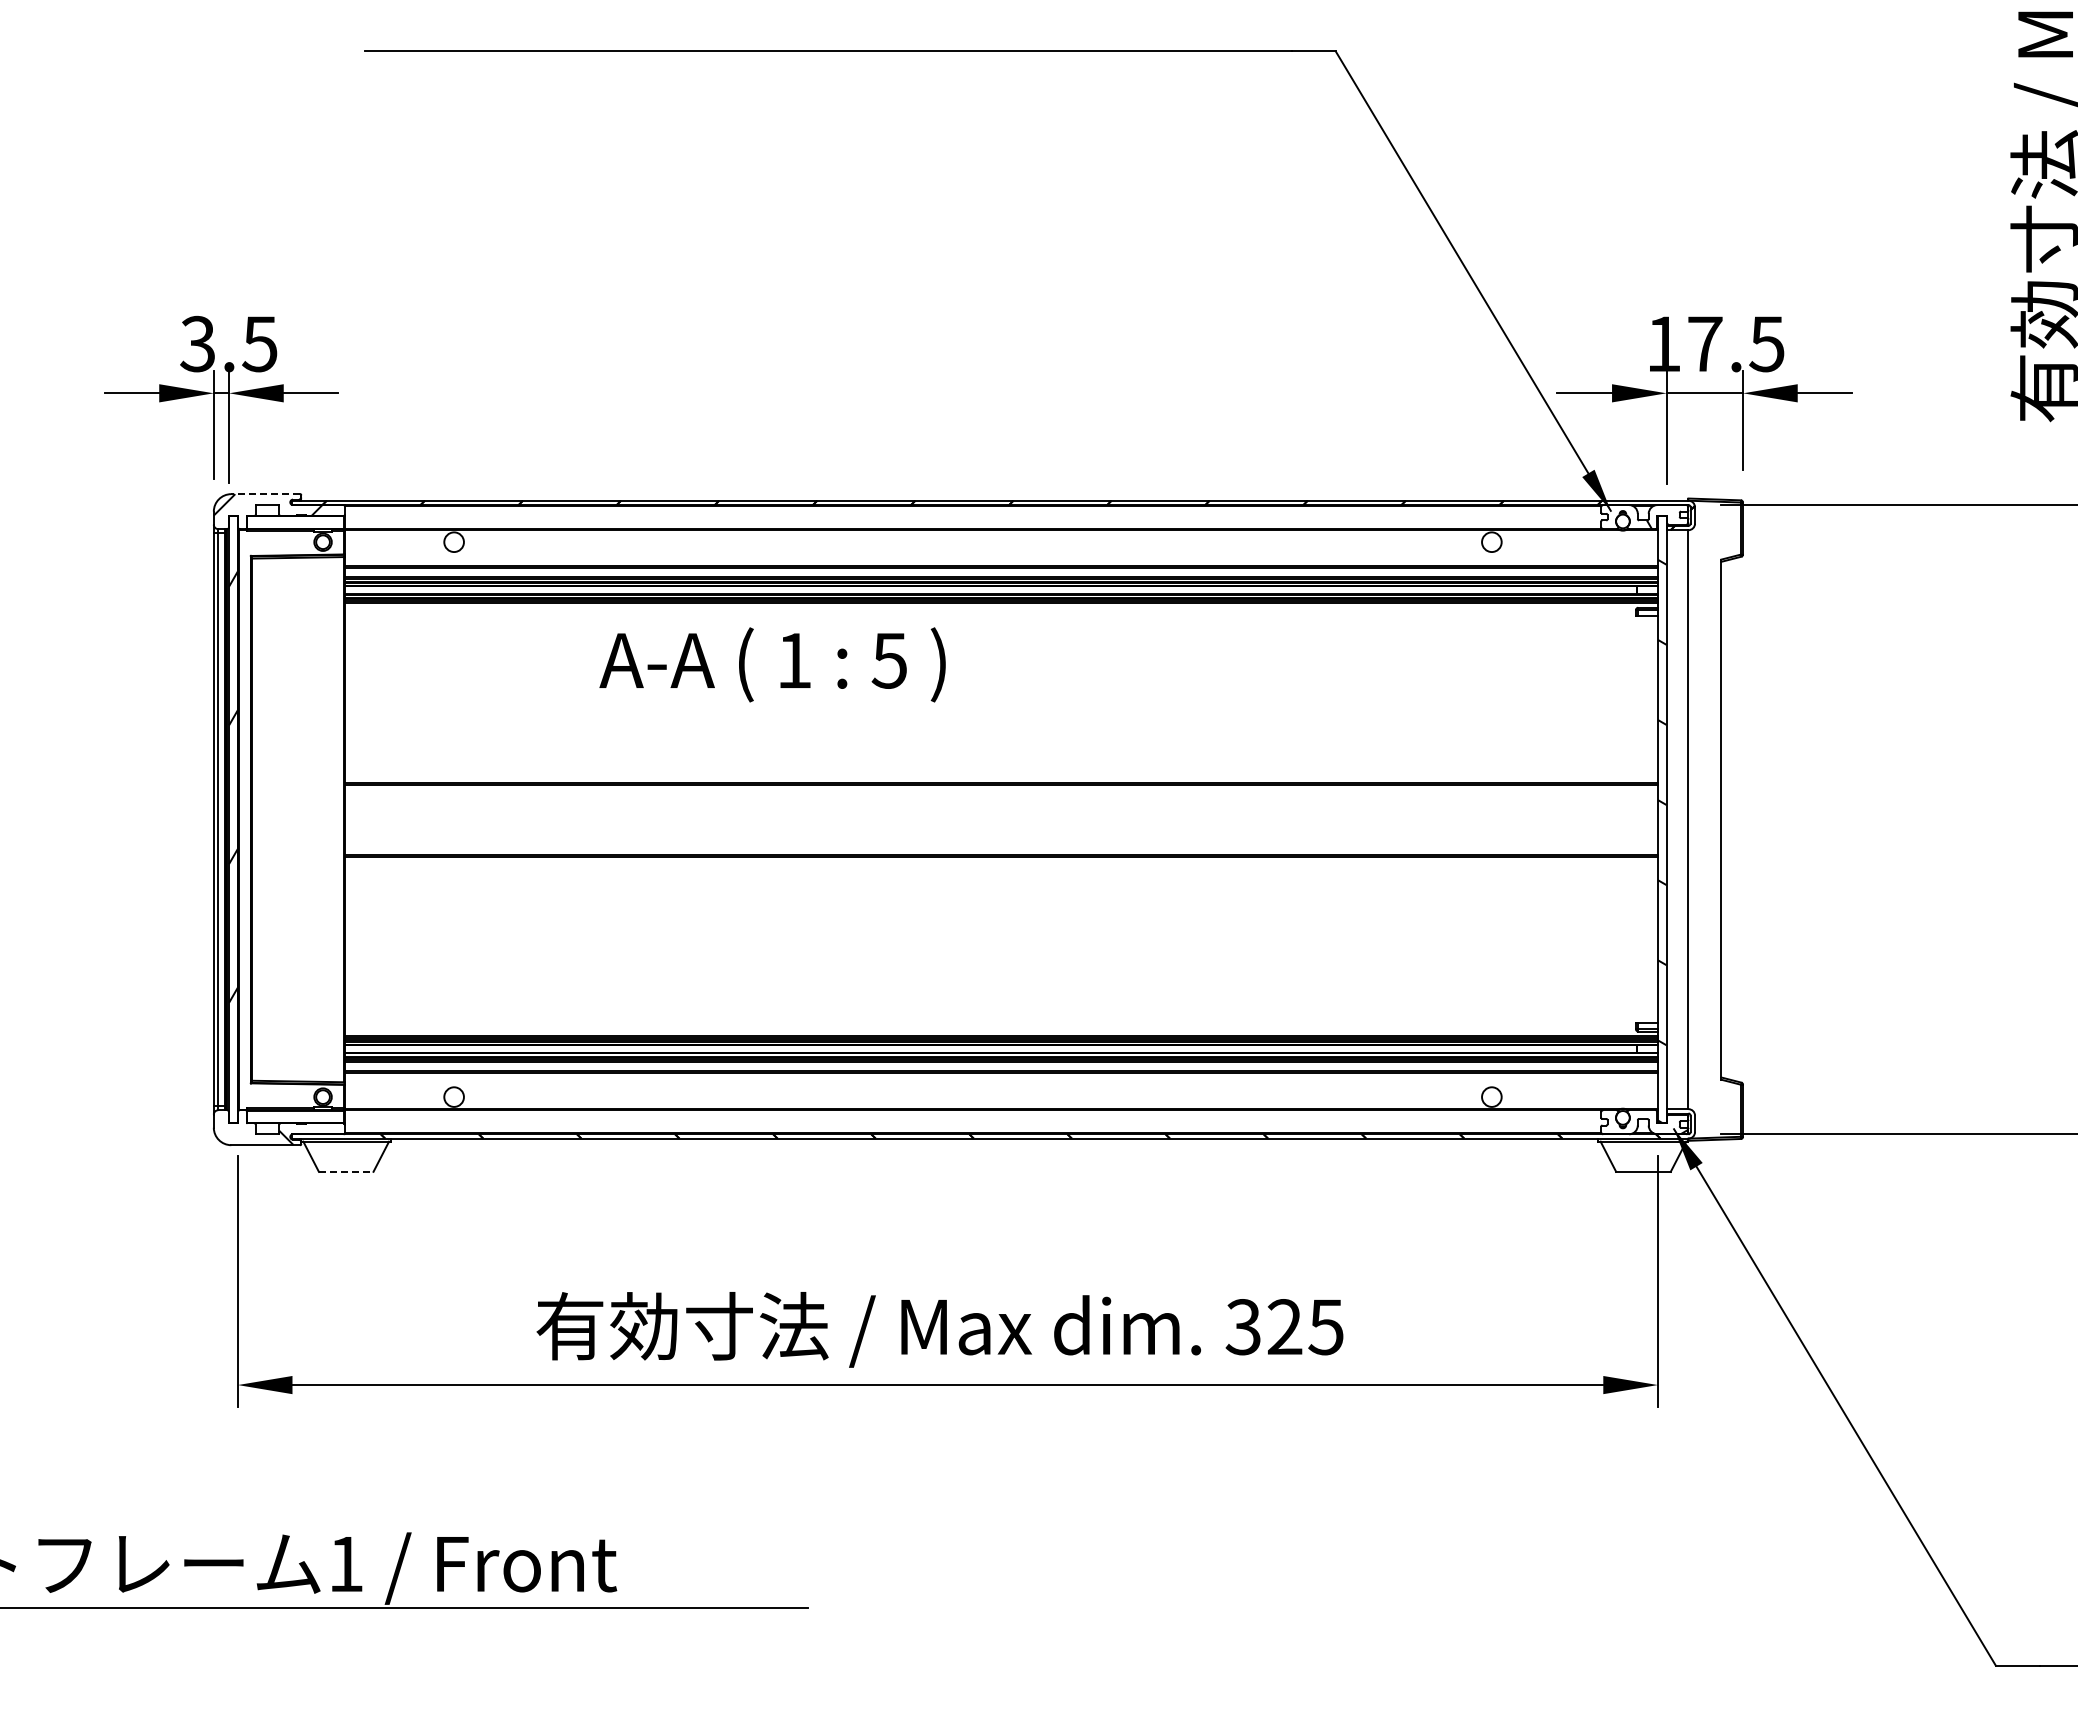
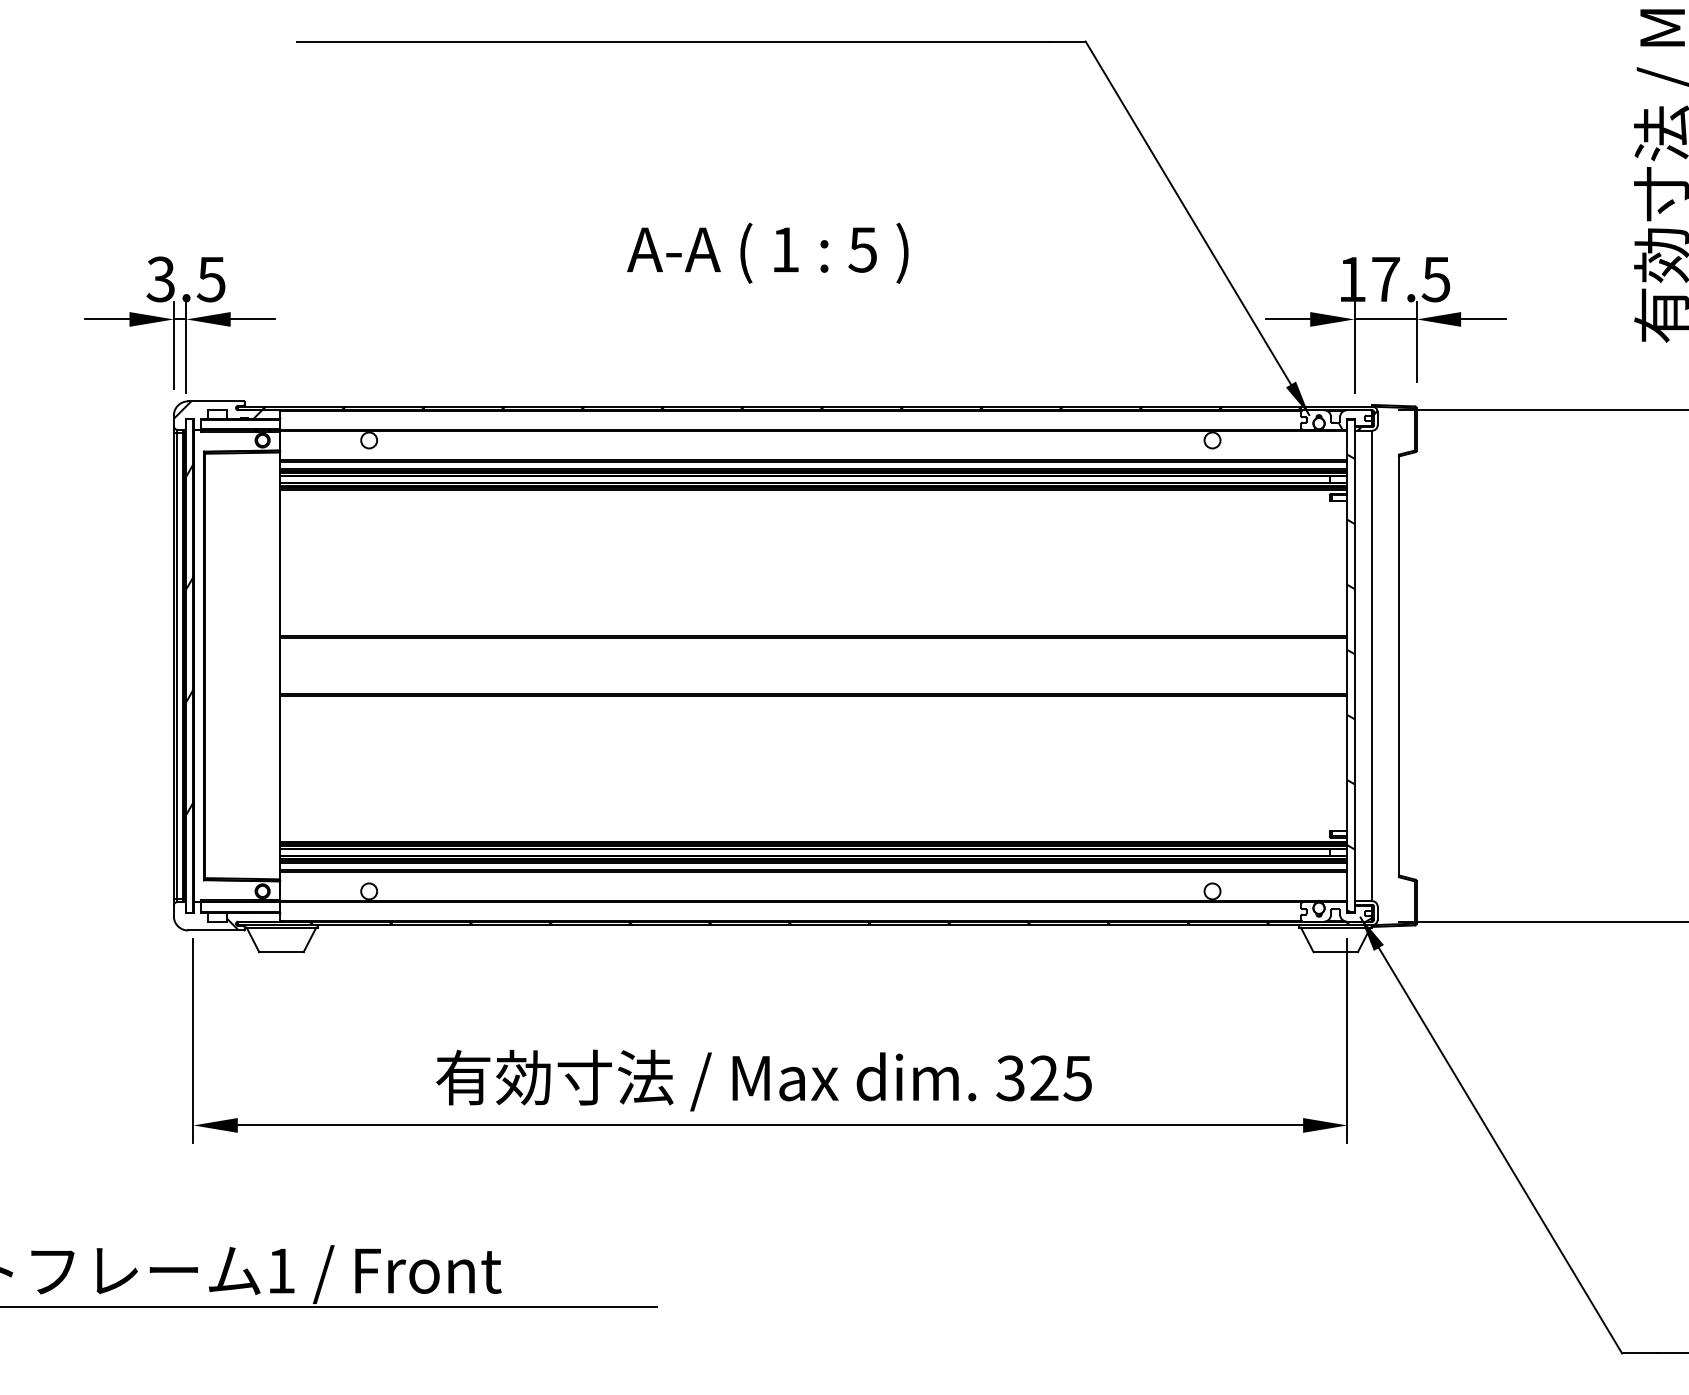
line: (265, 494) -> (215, 401), dashed -> solid
text: (772, 664) -> (767, 252), moved
line: (346, 1171) -> (281, 951), dashed -> solid

